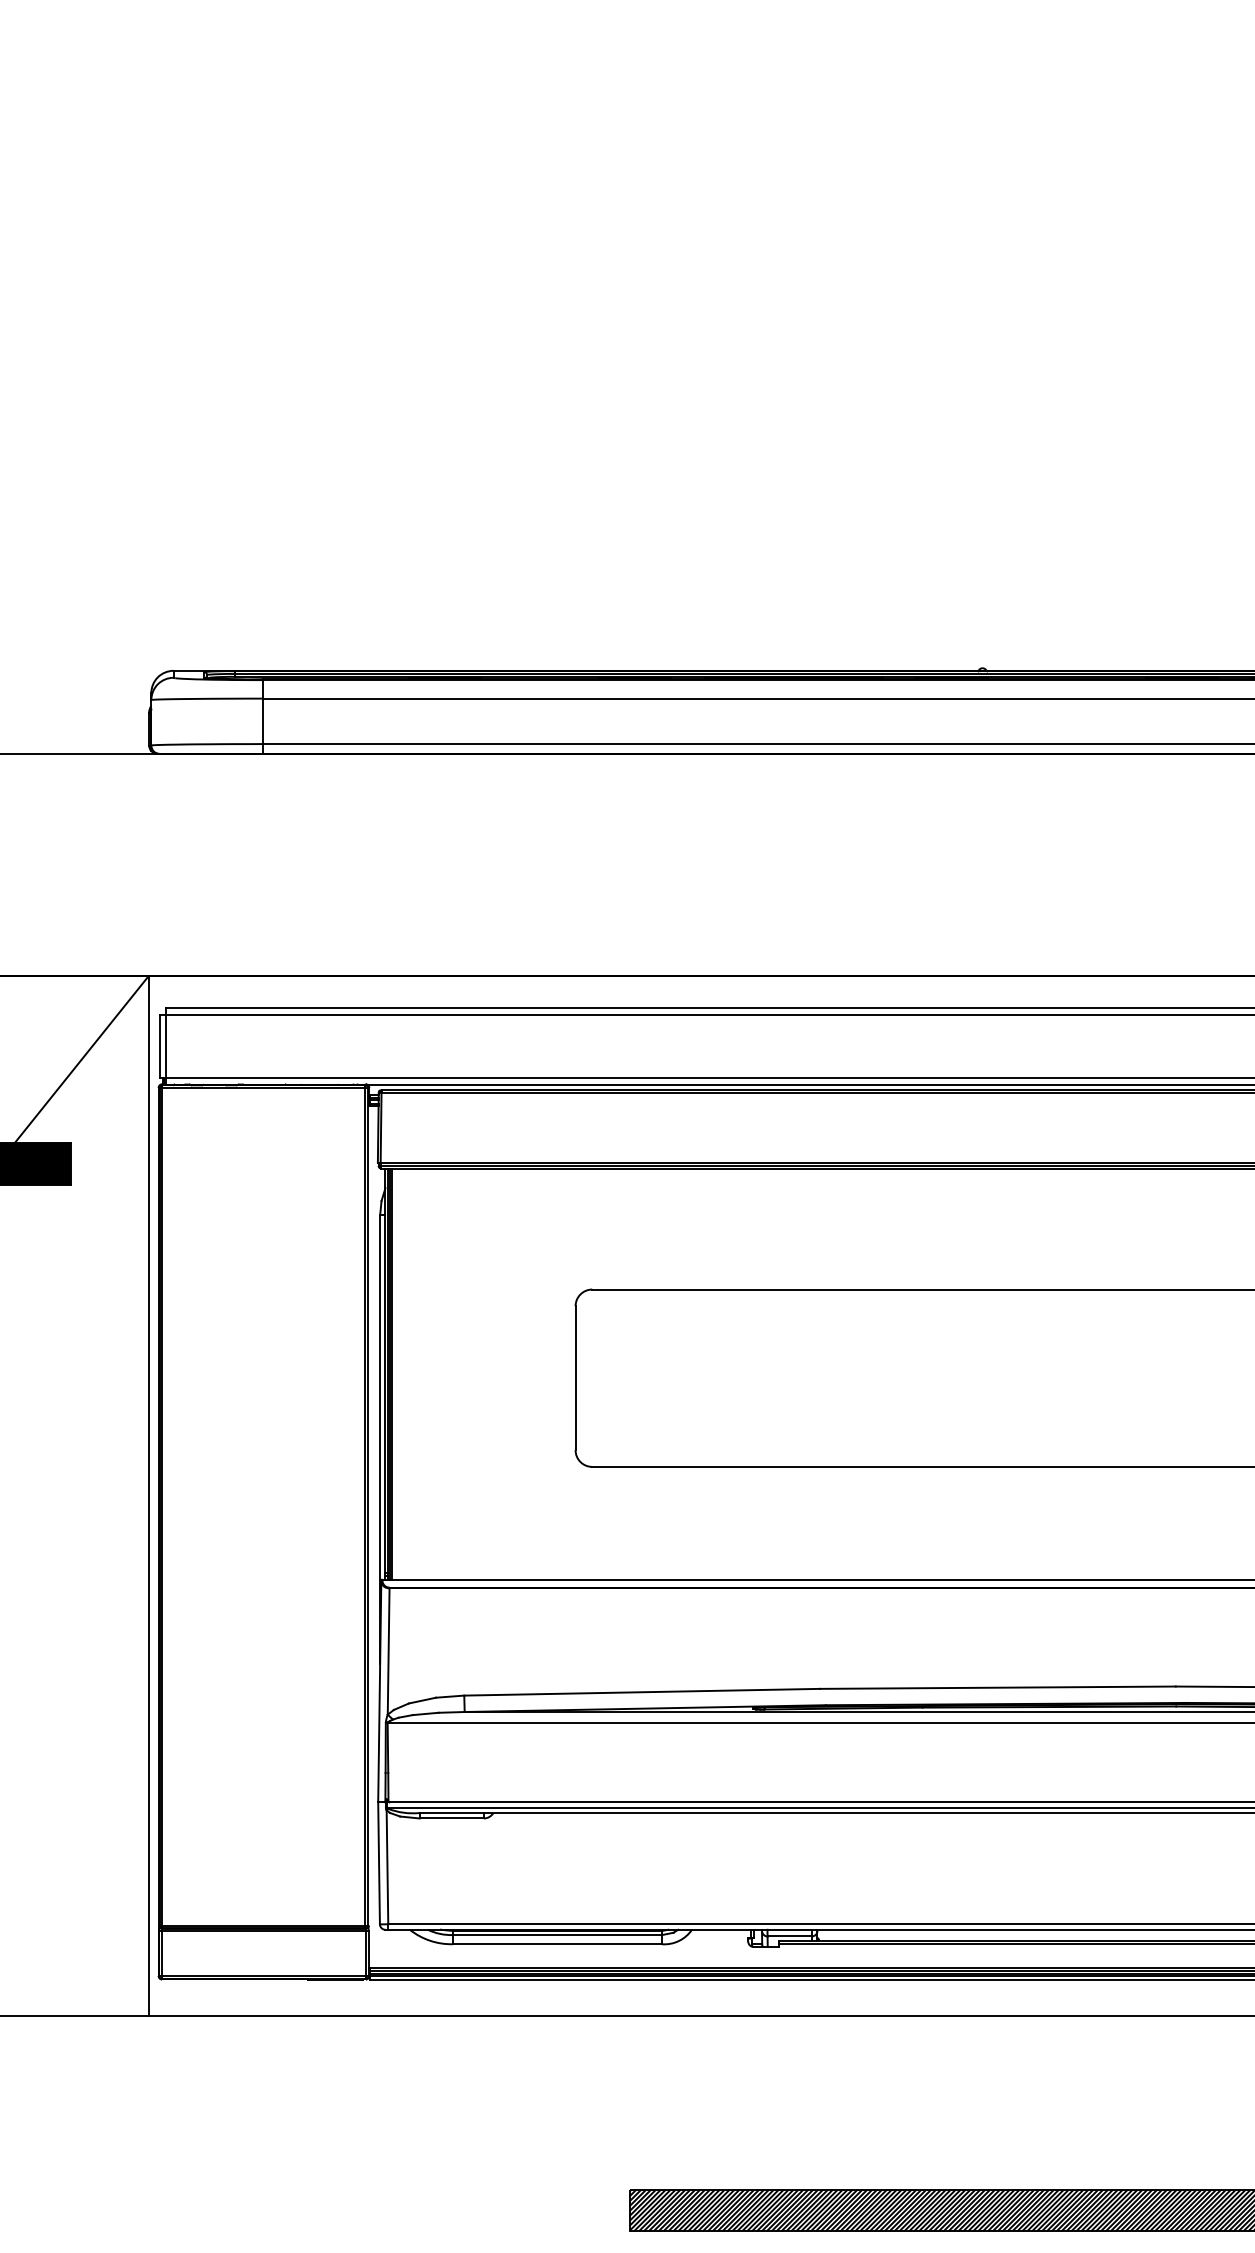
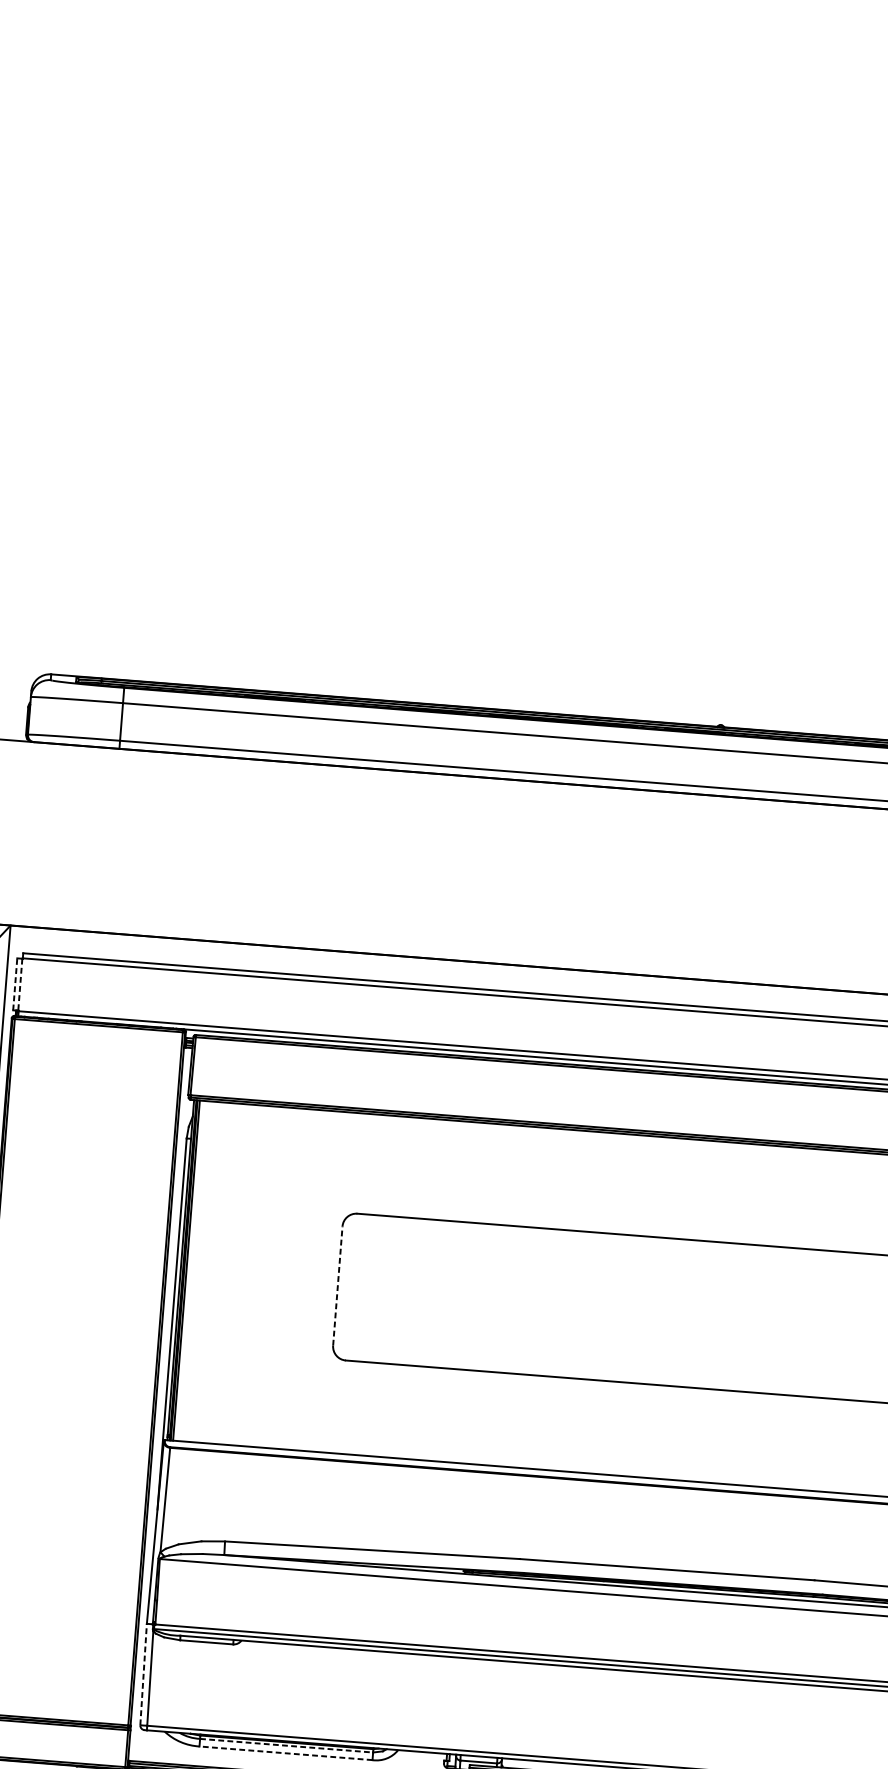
line: (159, 1045) -> (15, 983), solid -> dashed
line: (165, 1046) -> (20, 984), solid -> dashed
line: (575, 1377) -> (337, 1285), solid -> dashed
line: (379, 1862) -> (144, 1674), solid -> dashed
line: (557, 1935) -> (286, 1746), solid -> dashed
line: (557, 1944) -> (285, 1753), solid -> dashed

